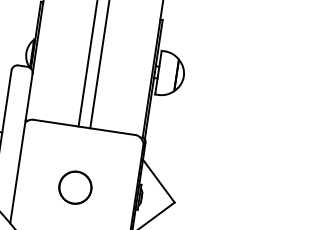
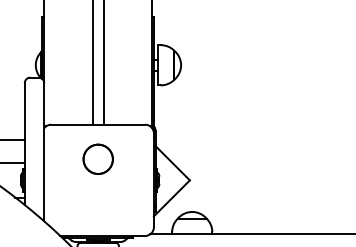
circle: (74, 186) -> (97, 158), moved

